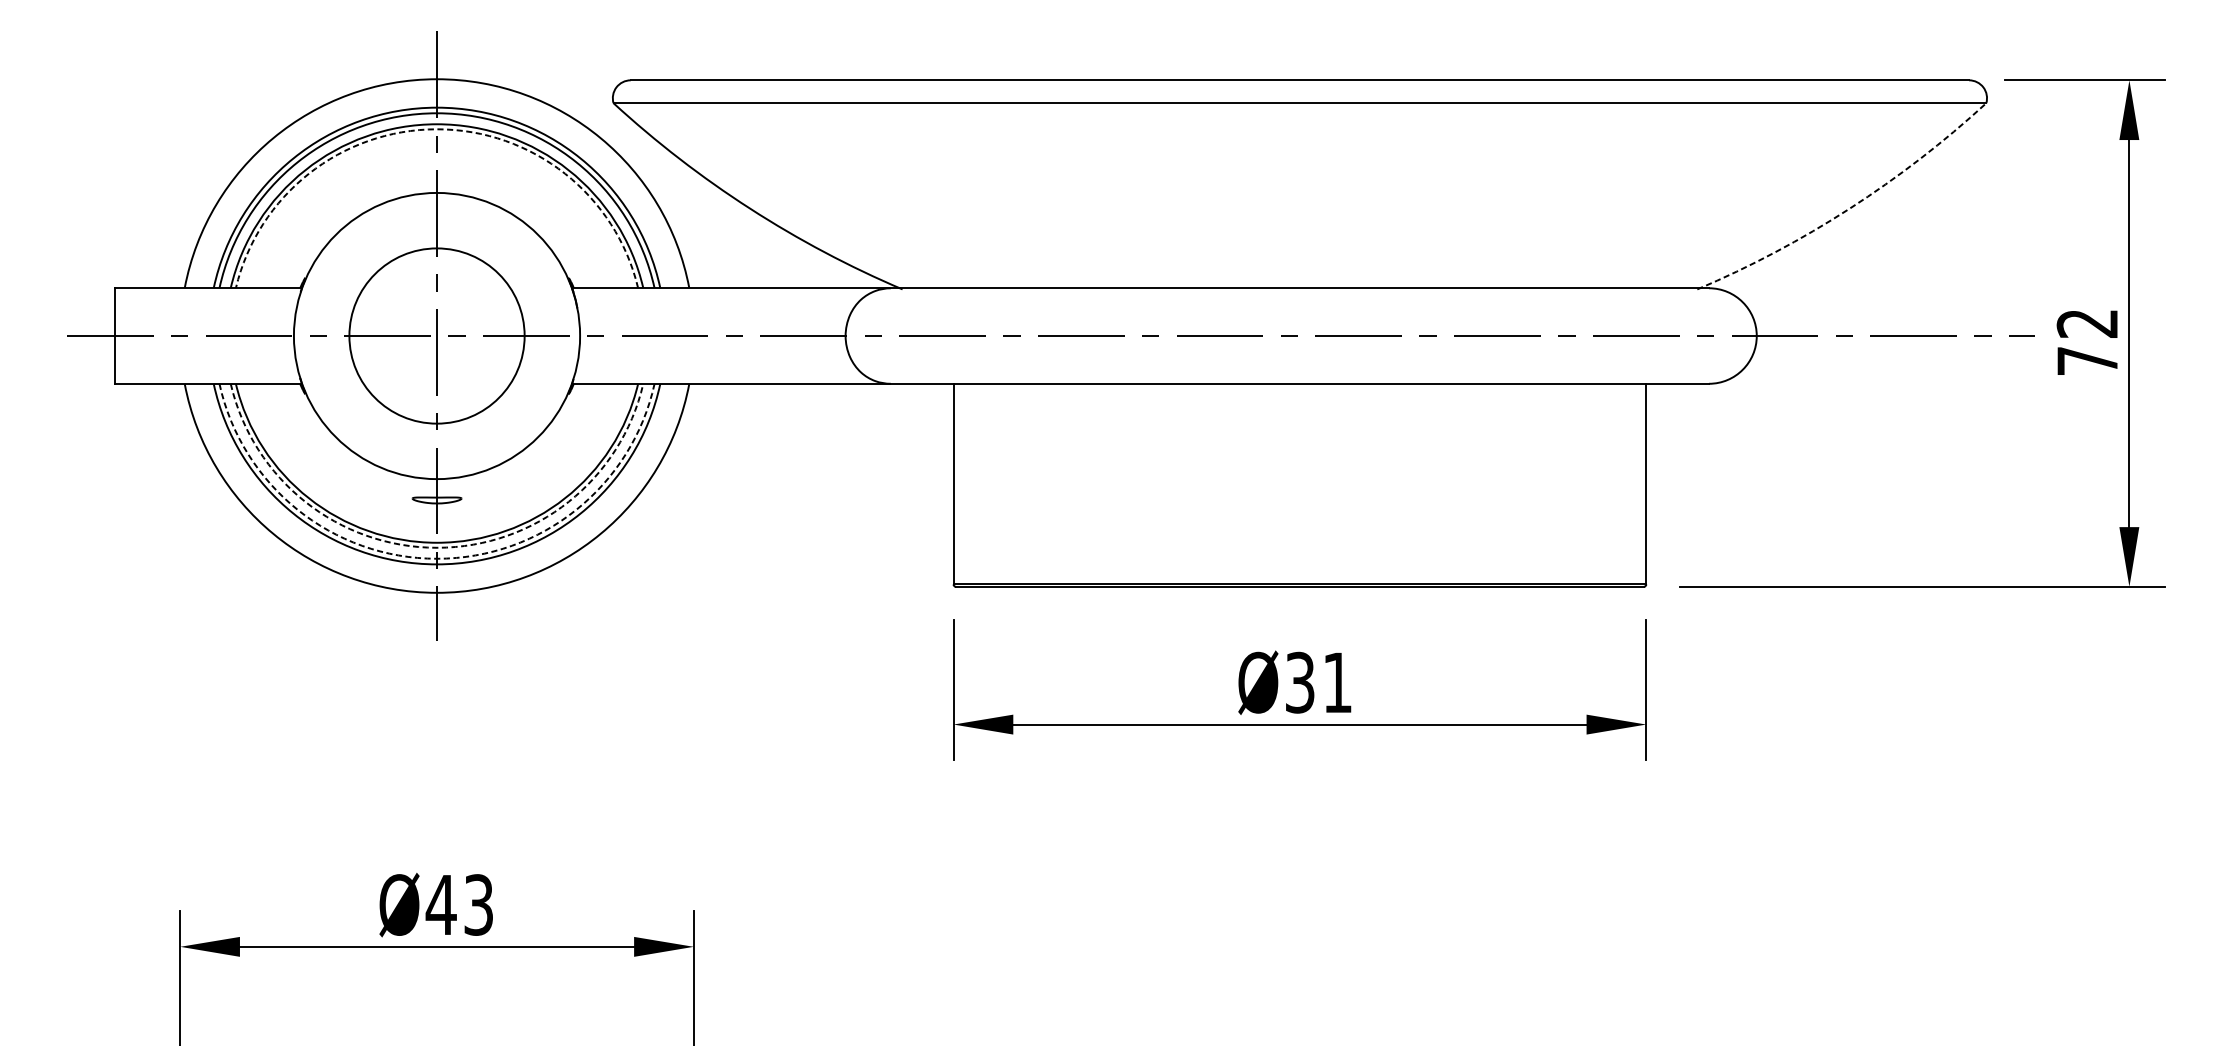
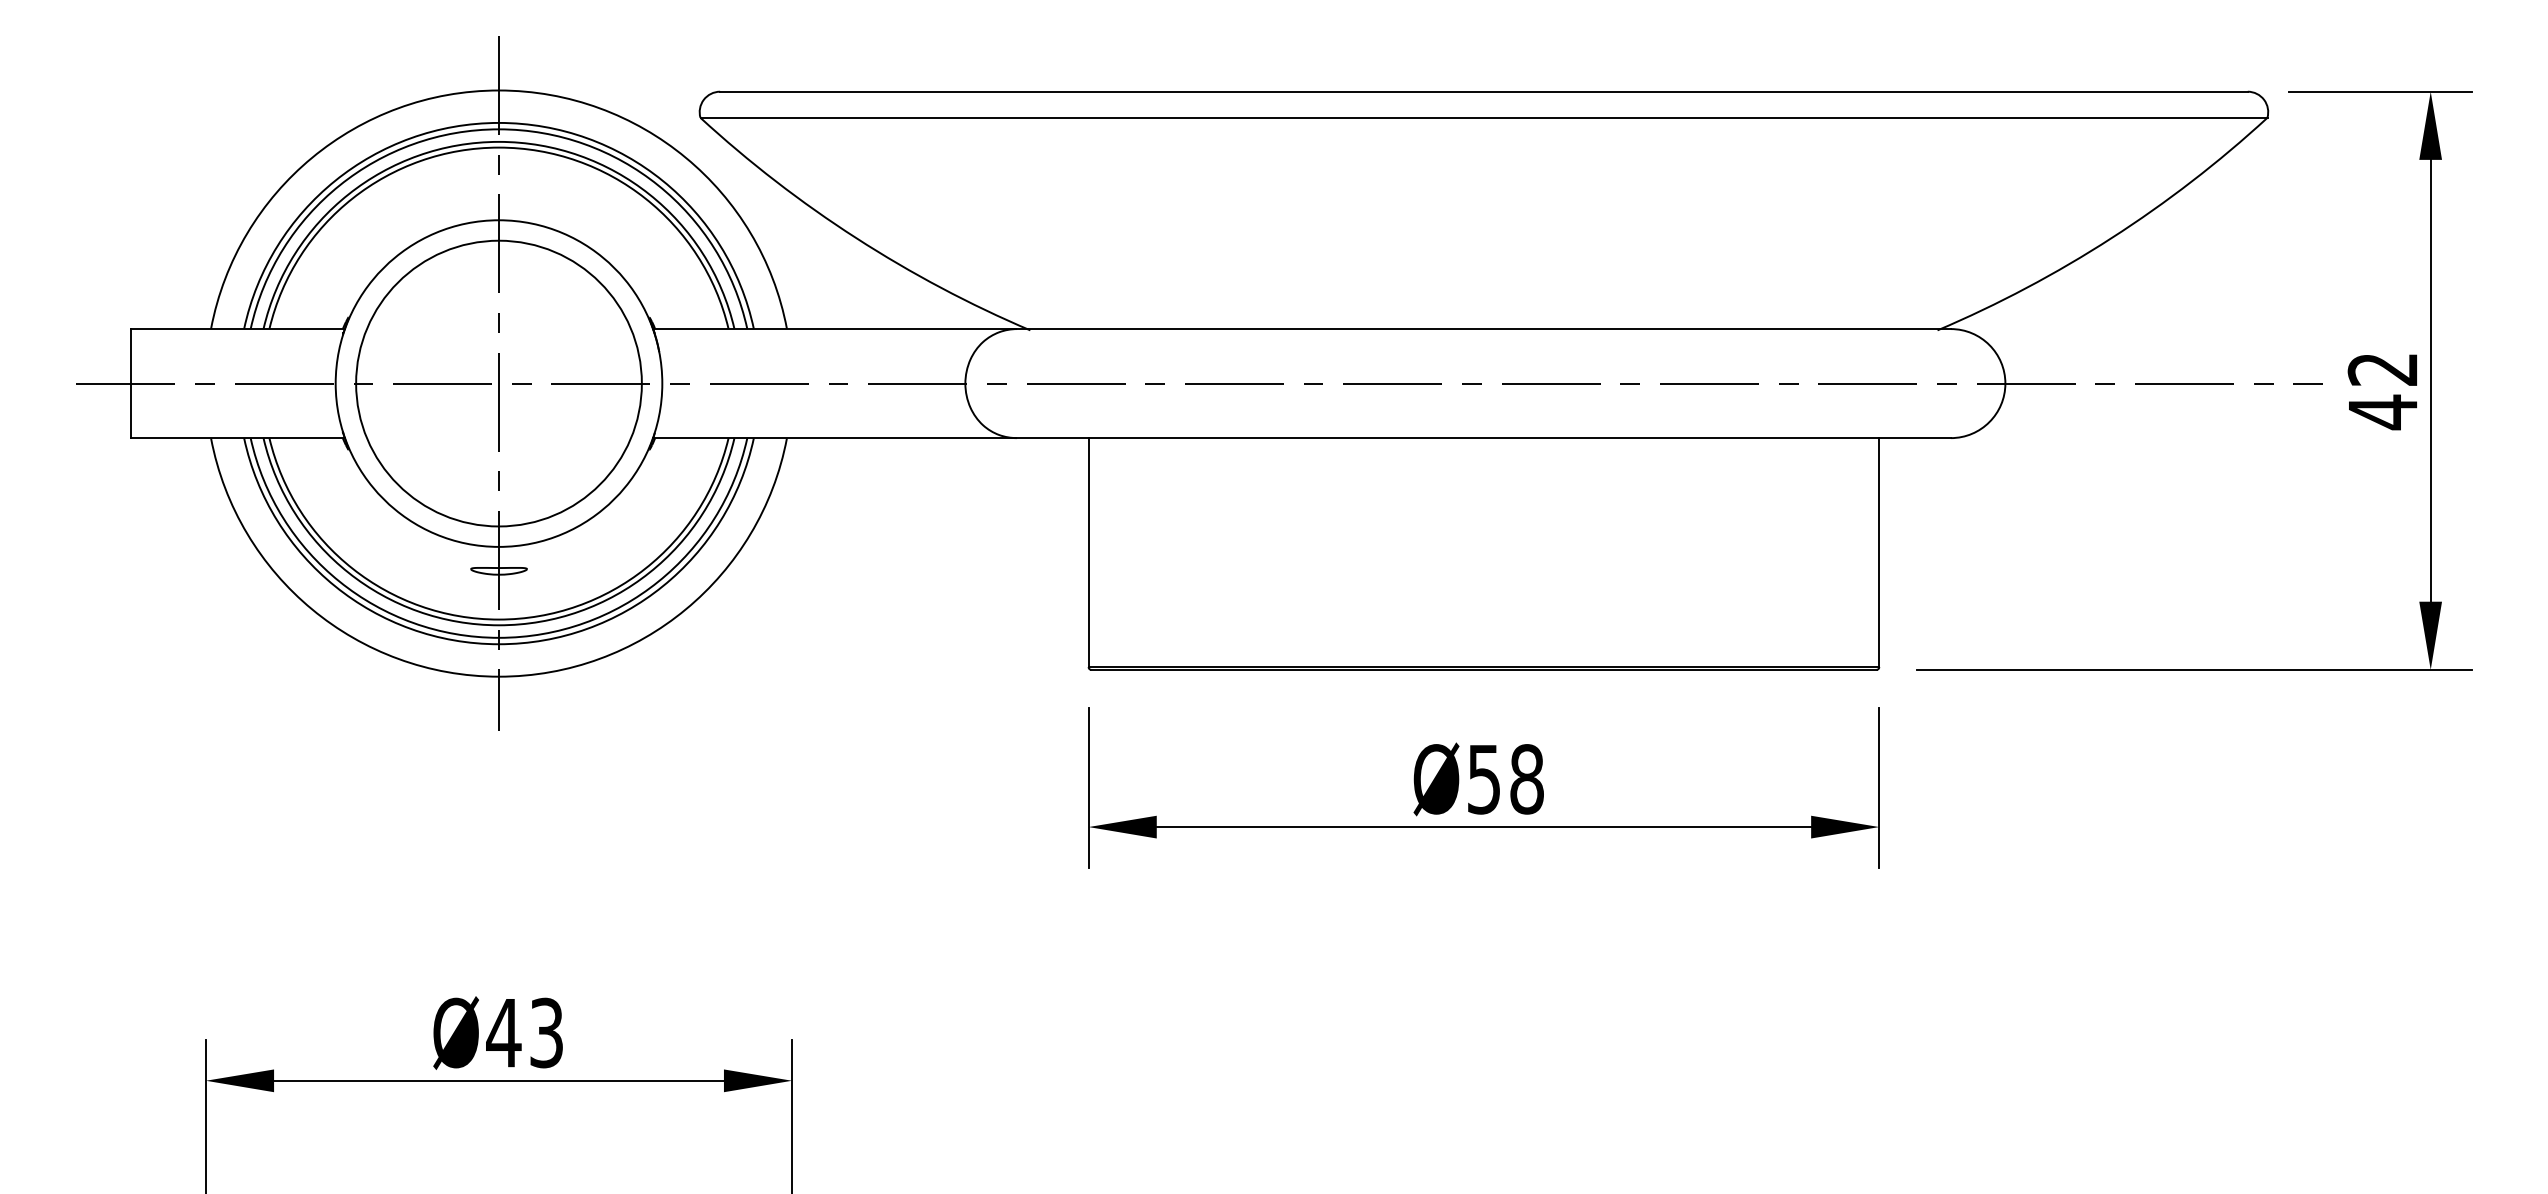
arc: (437, 129) -> (499, 147), dashed -> solid
arc: (1849, 208) -> (2111, 238), dashed -> solid
circle: (436, 335) -> (498, 383), size x1.43
text: (2088, 361) -> (2383, 412), 72 -> 42
arc: (437, 547) -> (499, 625), dashed -> solid
arc: (437, 558) -> (499, 637), dashed -> solid
text: (1318, 682) -> (1505, 779), Ø31 -> Ø58

